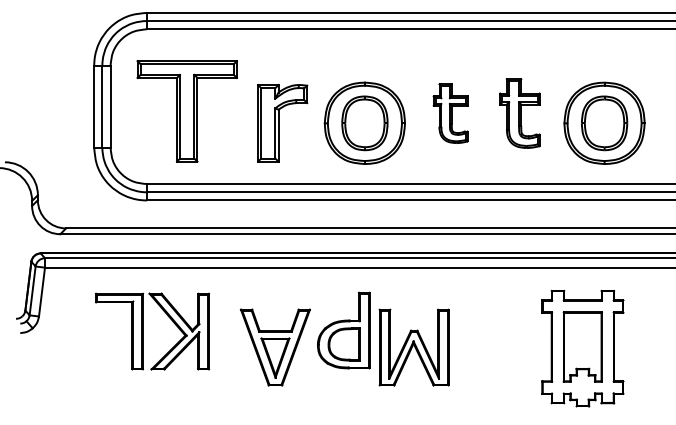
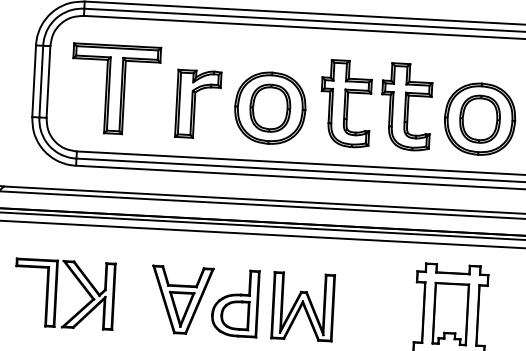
part: (450, 113) -> (345, 103), size x1.67
part: (519, 113) -> (406, 106), size x1.43
part: (343, 330) -> (235, 303), moved
part: (143, 331) -> (56, 293), moved

